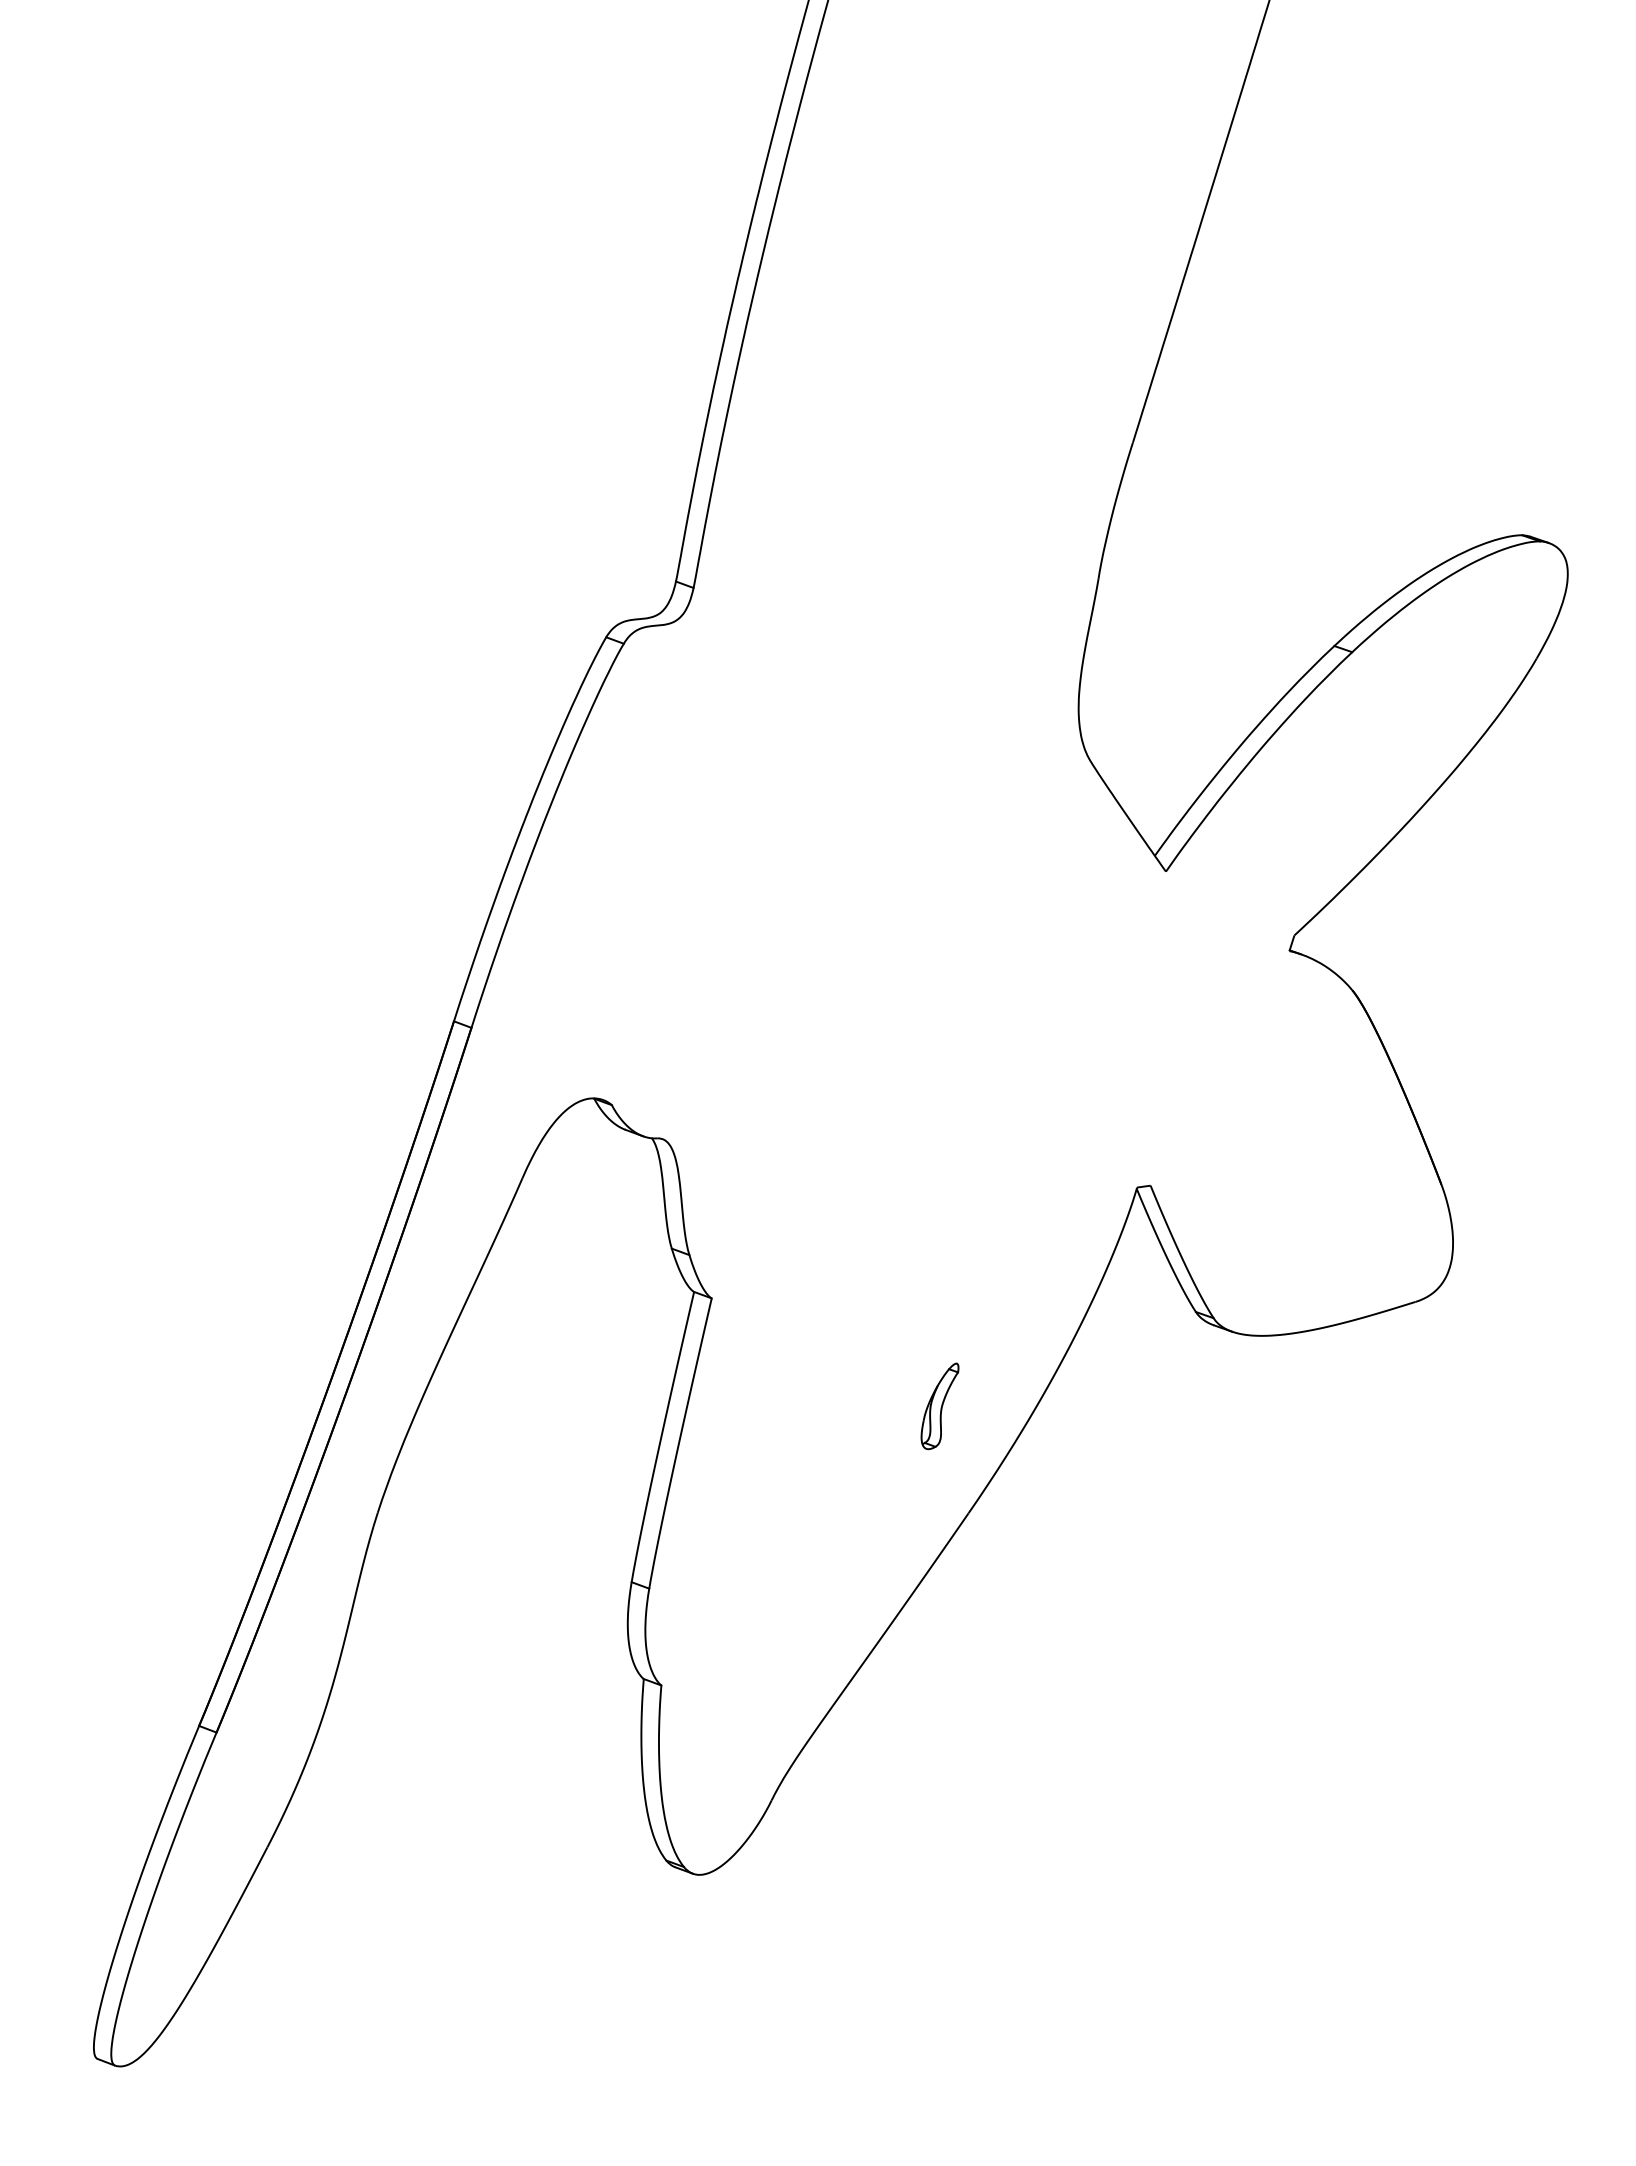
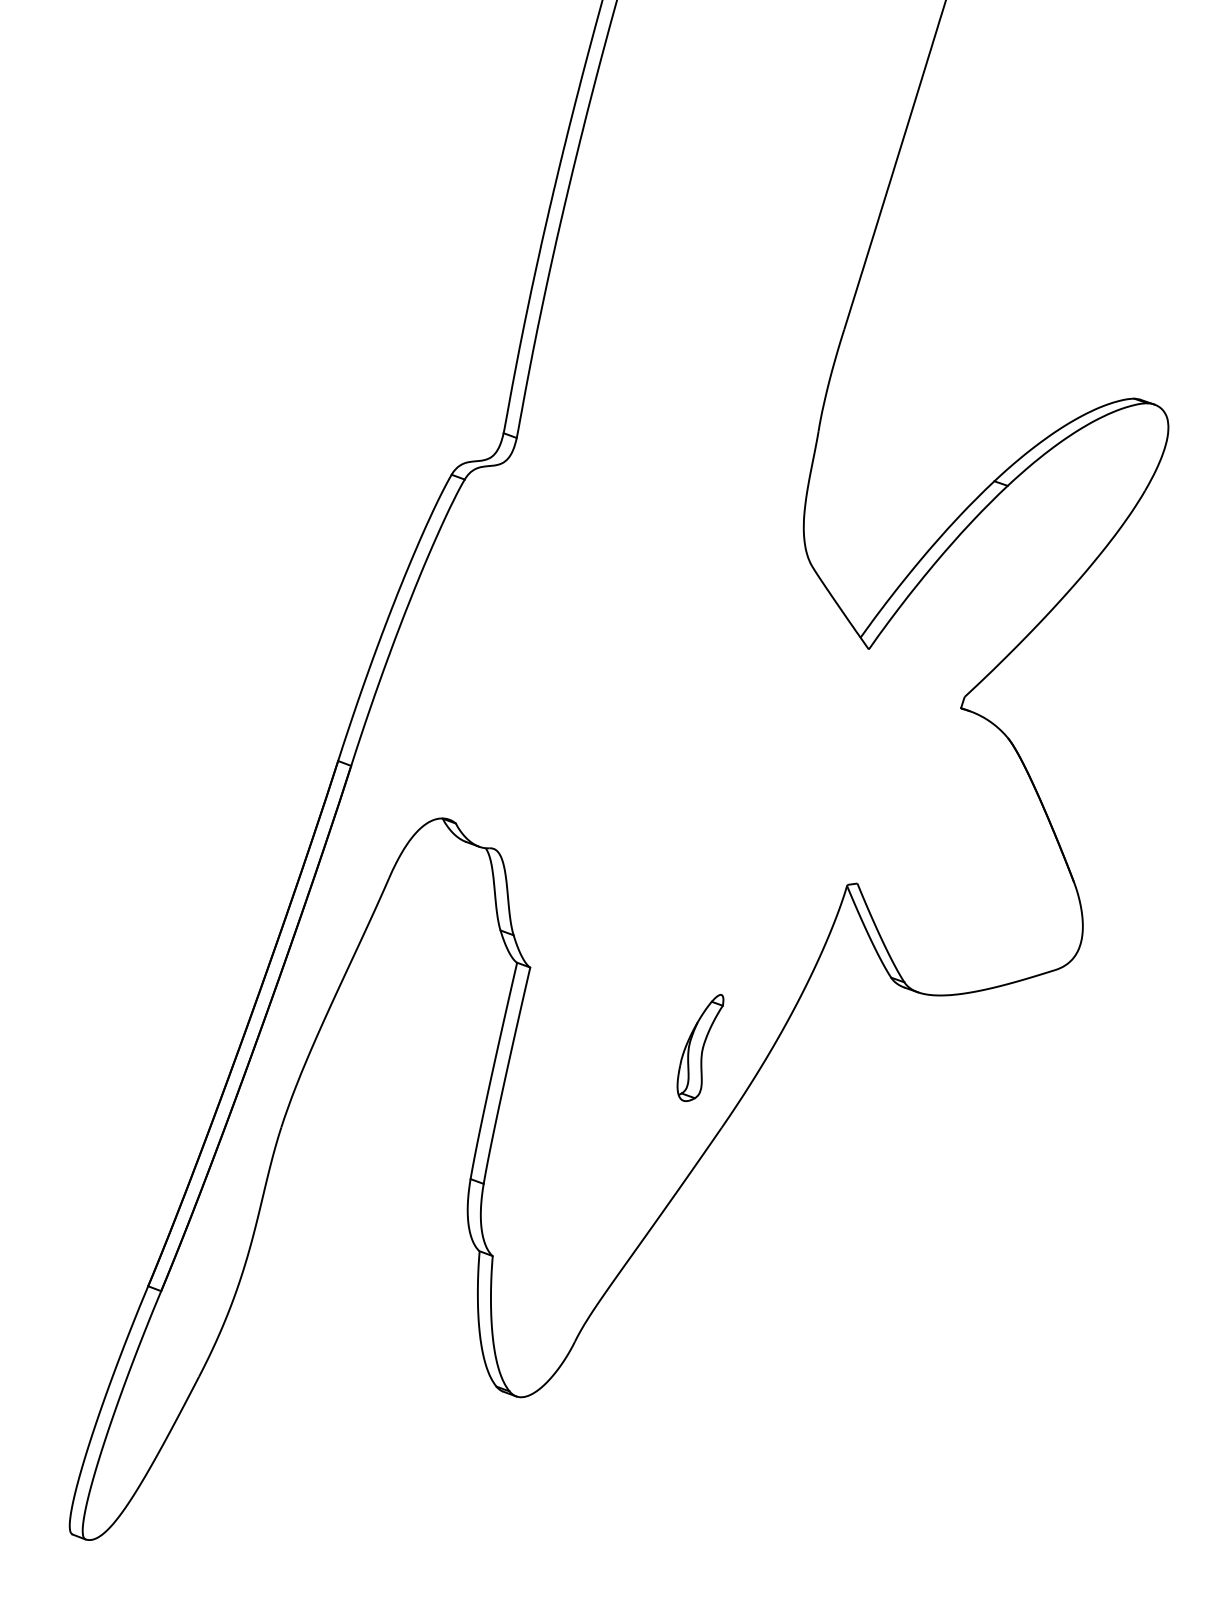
part: (939, 1406) -> (700, 1048), size x1.67

